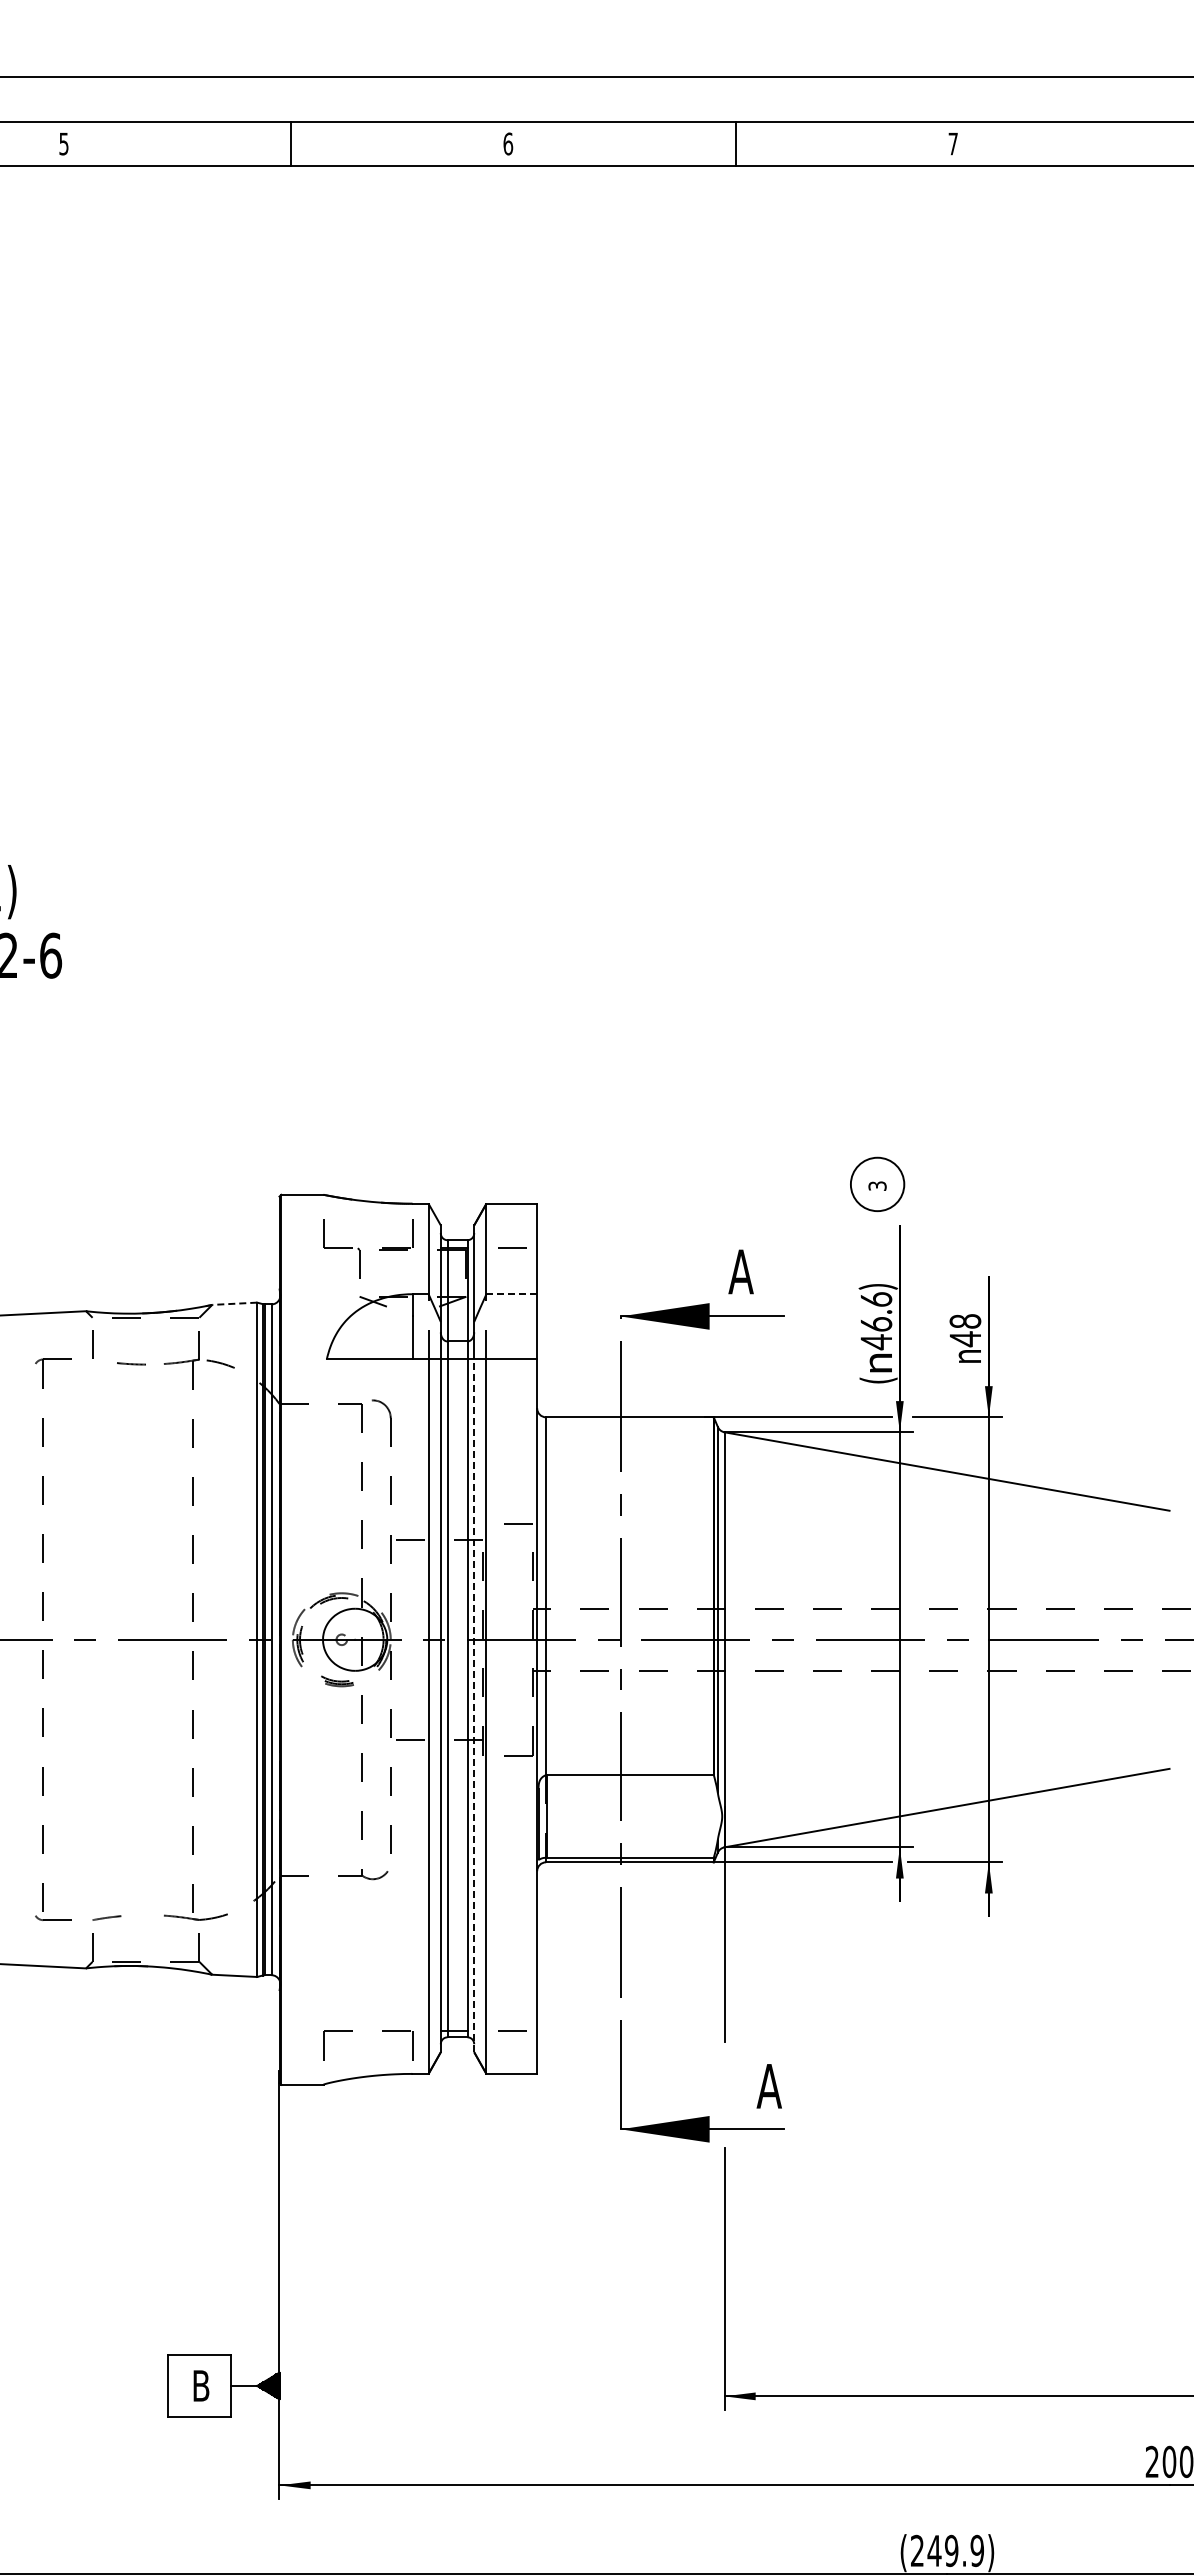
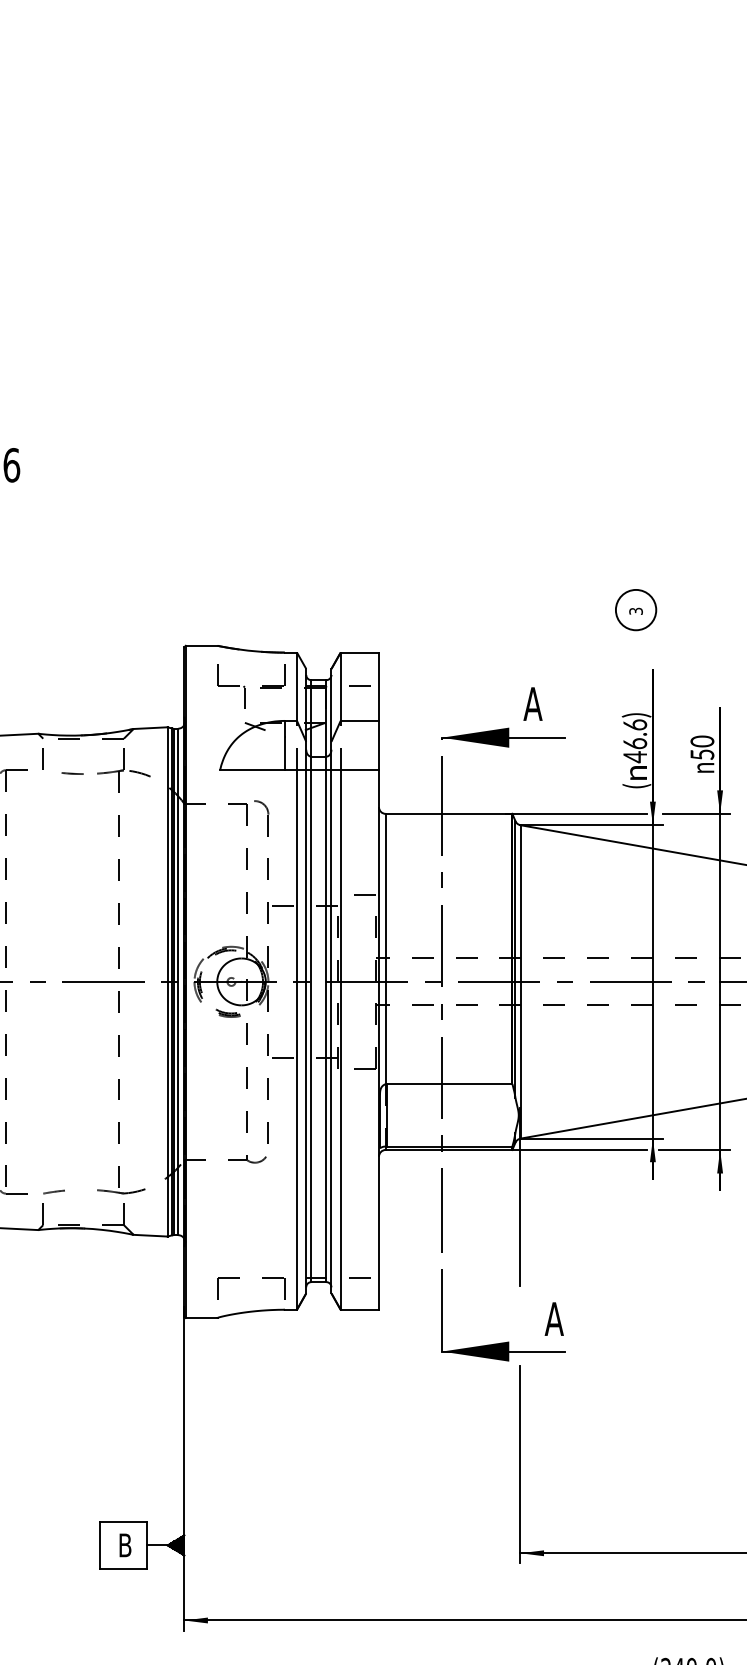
part: (877, 1183) -> (636, 609), moved
line: (512, 1294) -> (360, 721), dashed -> solid
line: (234, 1303) -> (150, 727), dashed -> solid
text: (965, 1330) -> (702, 748), 48 -> 50
line: (474, 1705) -> (331, 1031), dashed -> solid

